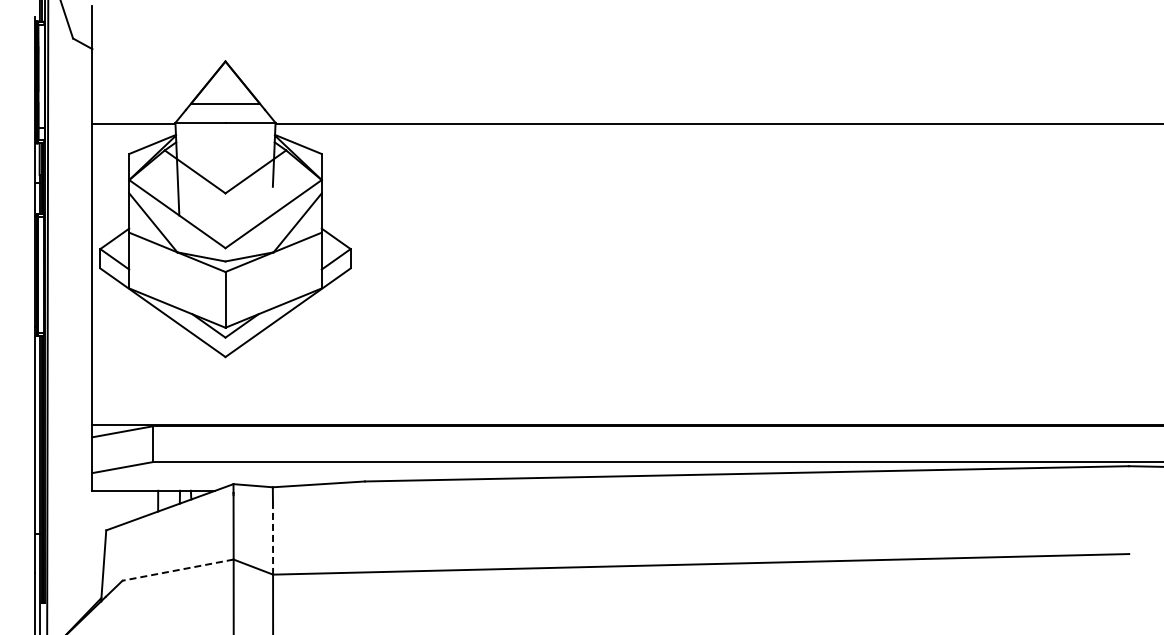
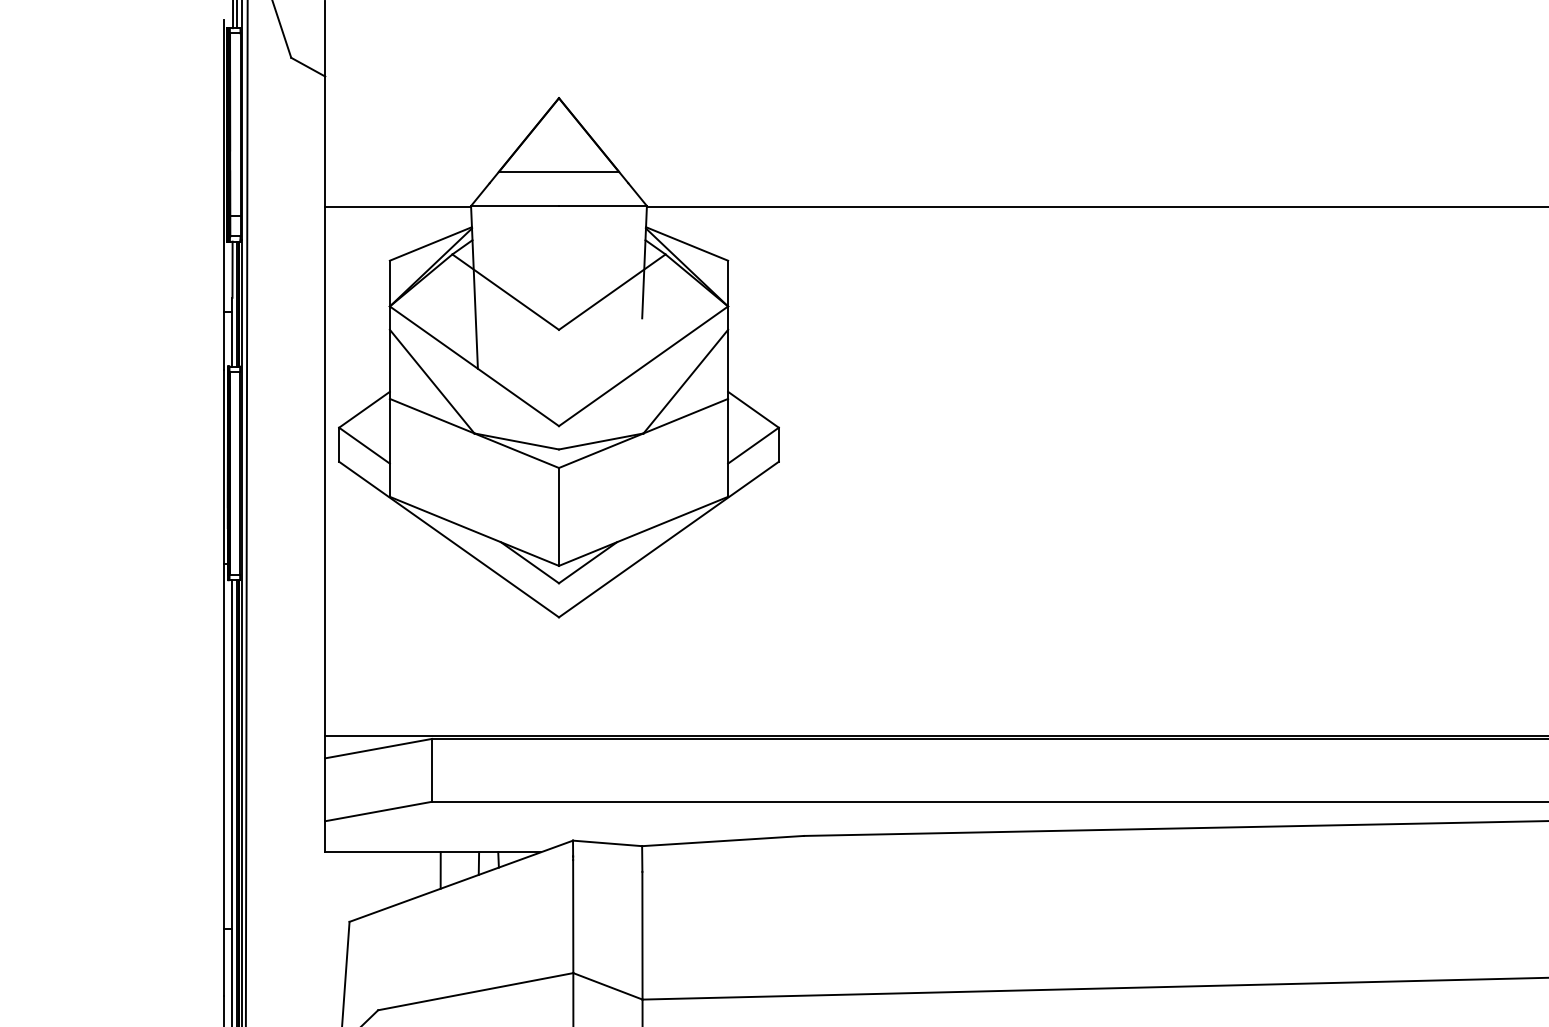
line: (273, 538) -> (643, 936), dashed -> solid
line: (178, 570) -> (476, 992), dashed -> solid

